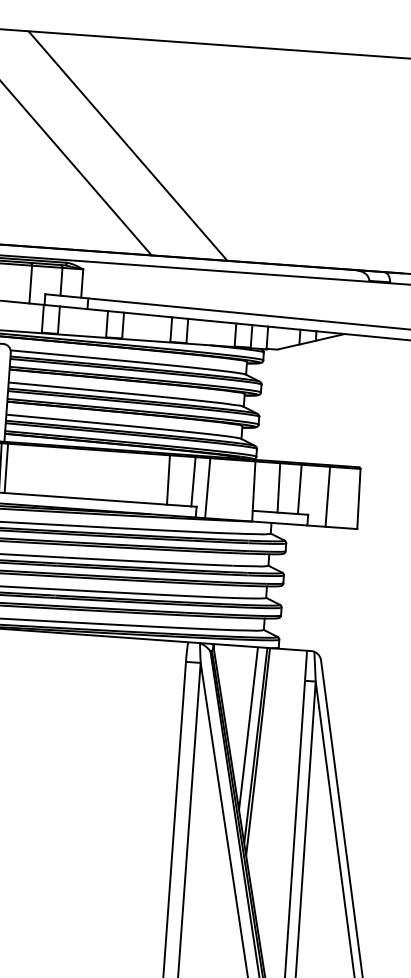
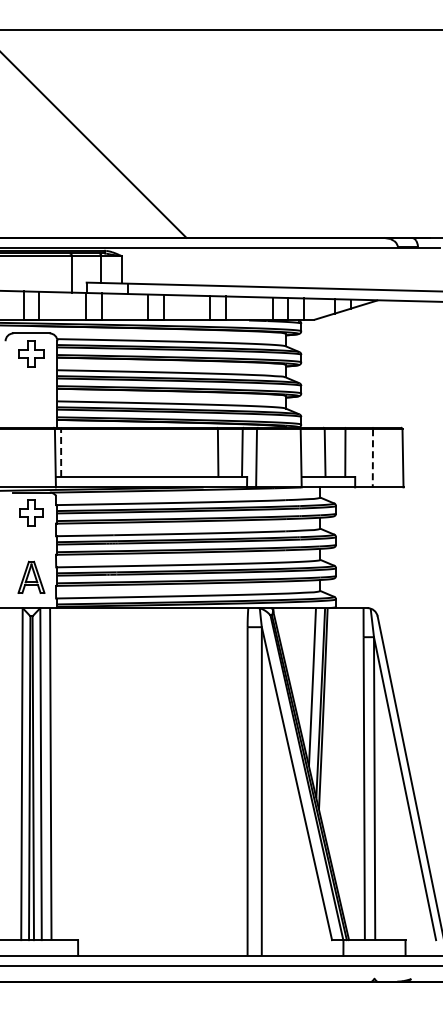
line: (127, 145) -> (155, 133), removed
line: (6, 468) -> (61, 453), solid -> dashed
line: (327, 496) -> (372, 458), solid -> dashed

